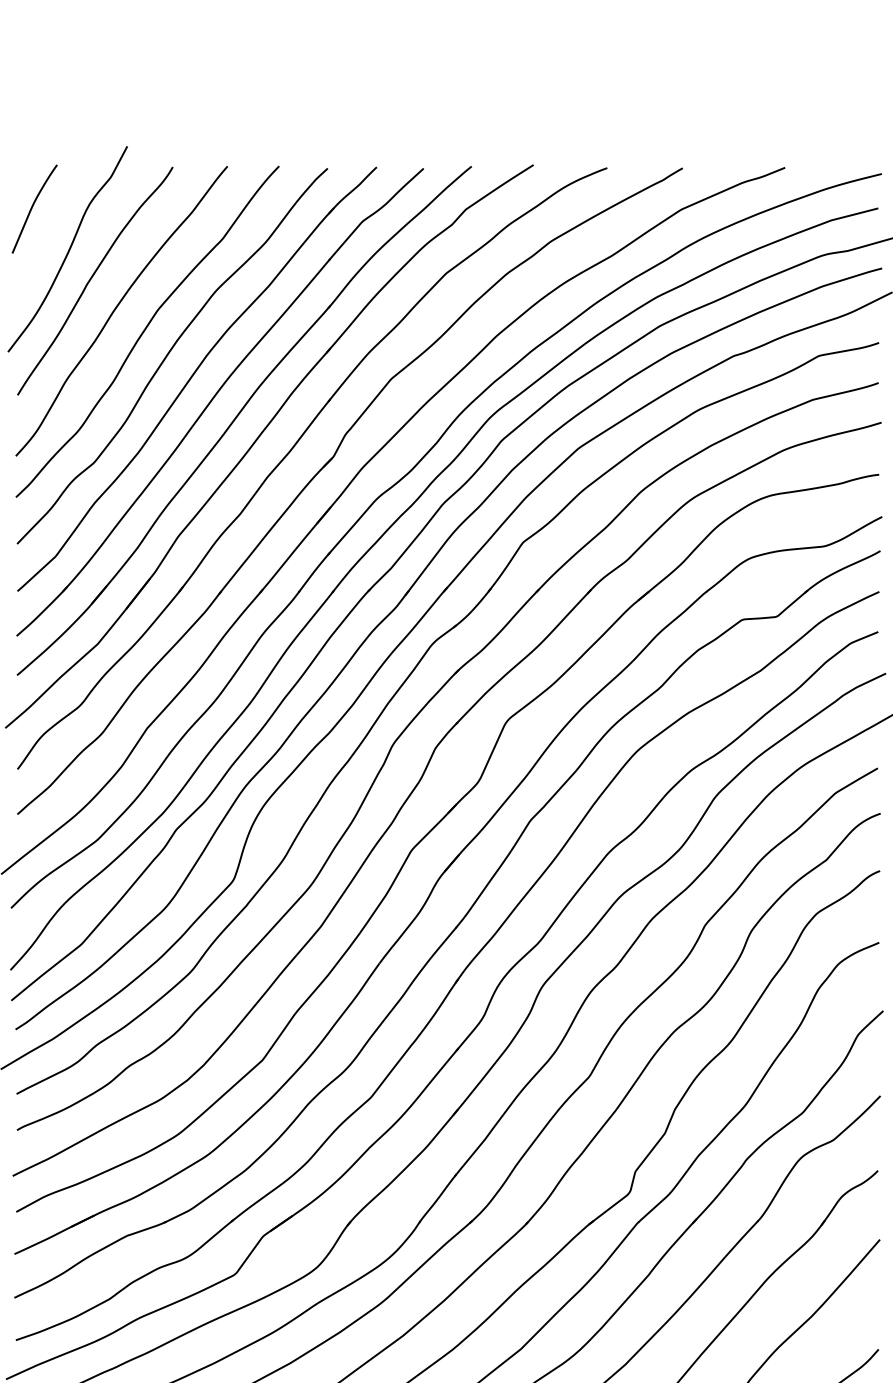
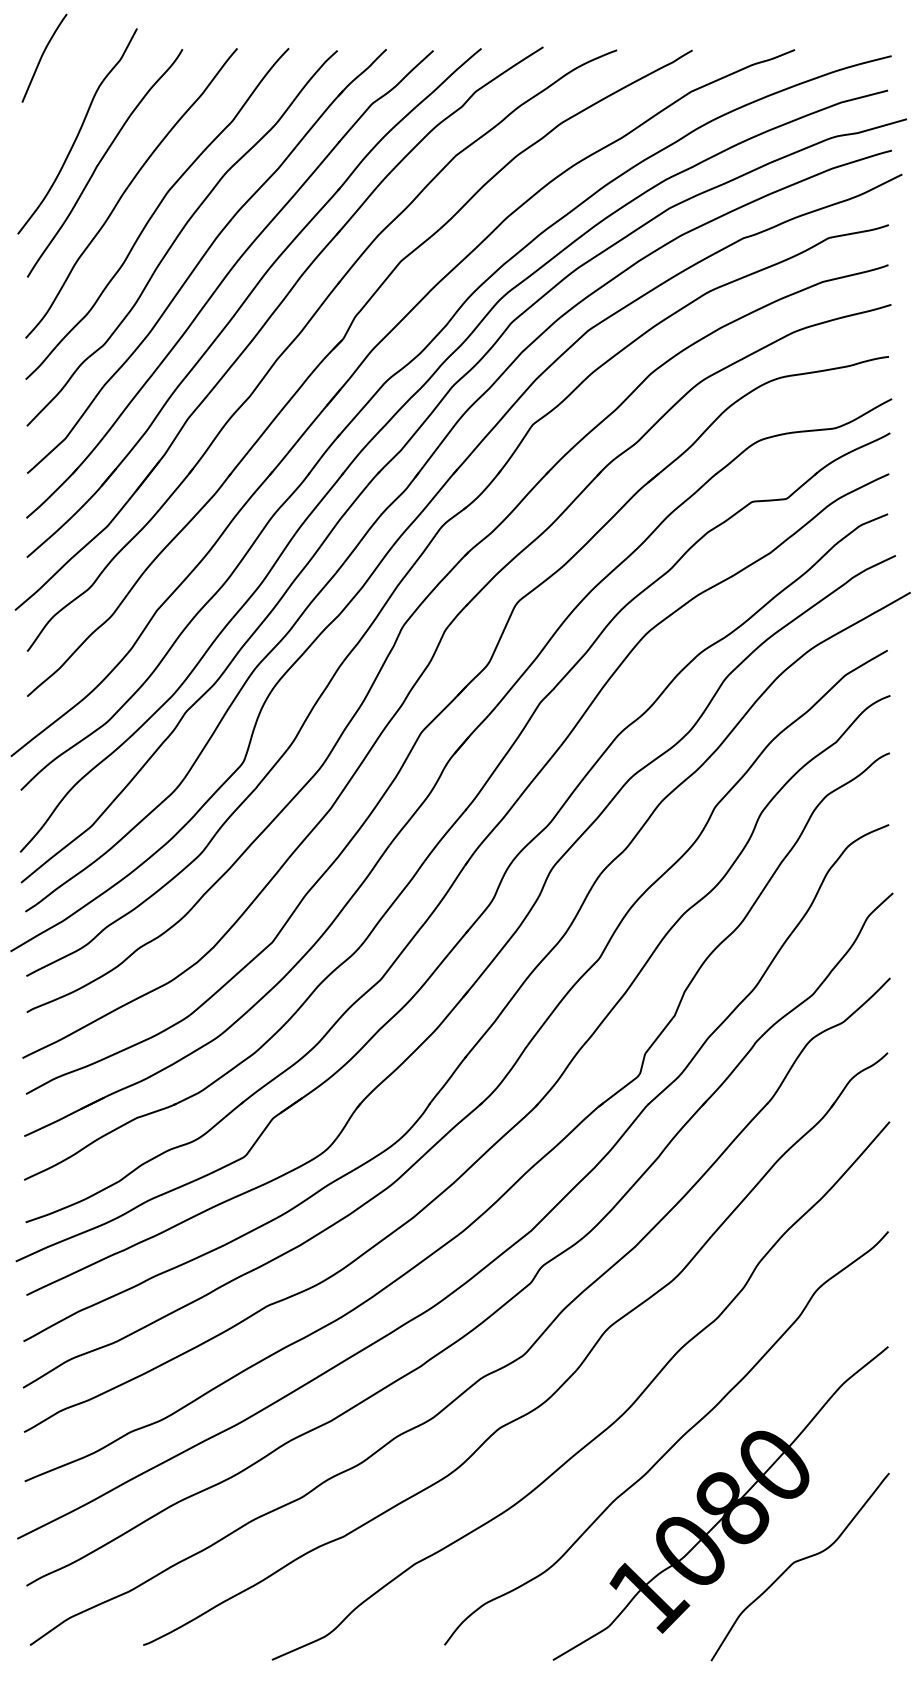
curve: (32, 208) -> (42, 57), moved

